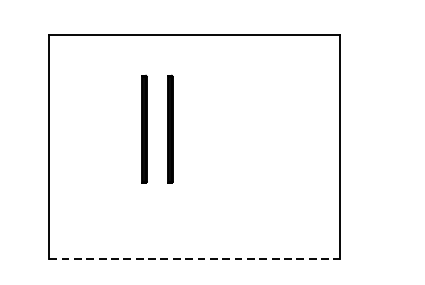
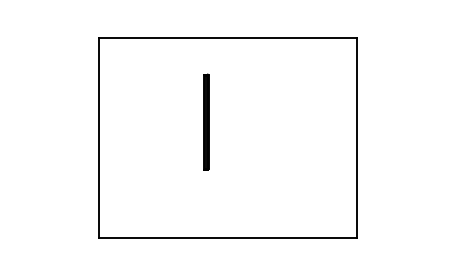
part: (144, 128) -> (183, 121), removed
line: (195, 258) -> (228, 237), dashed -> solid

